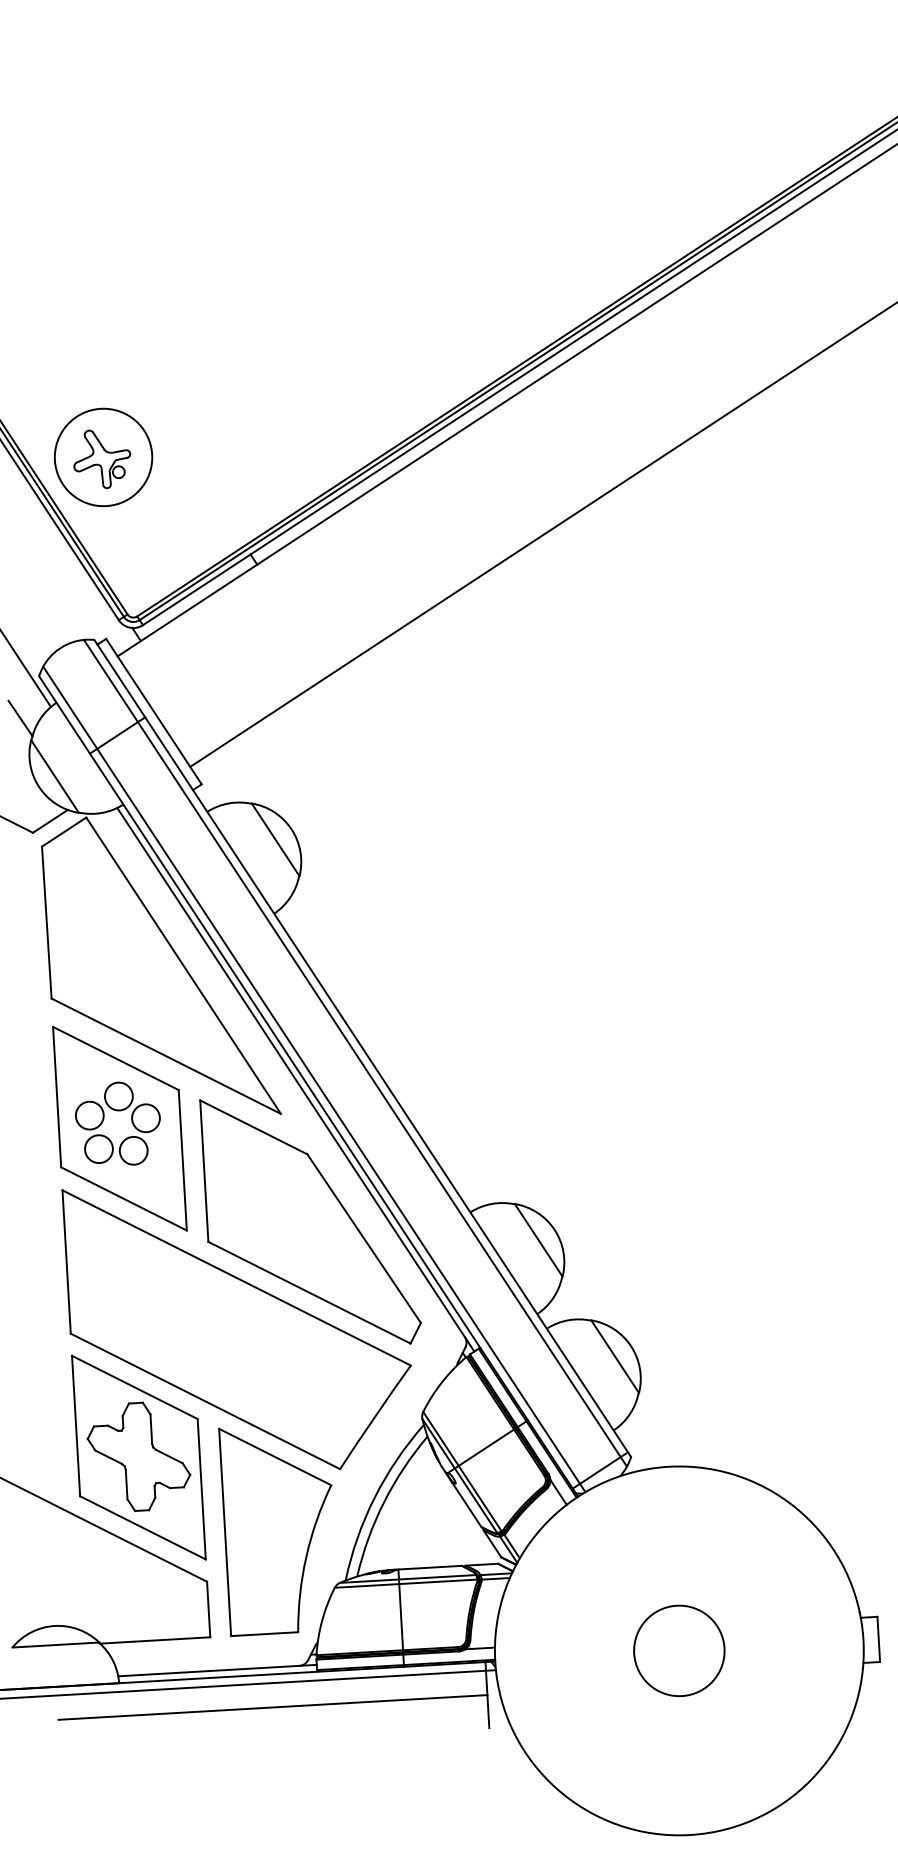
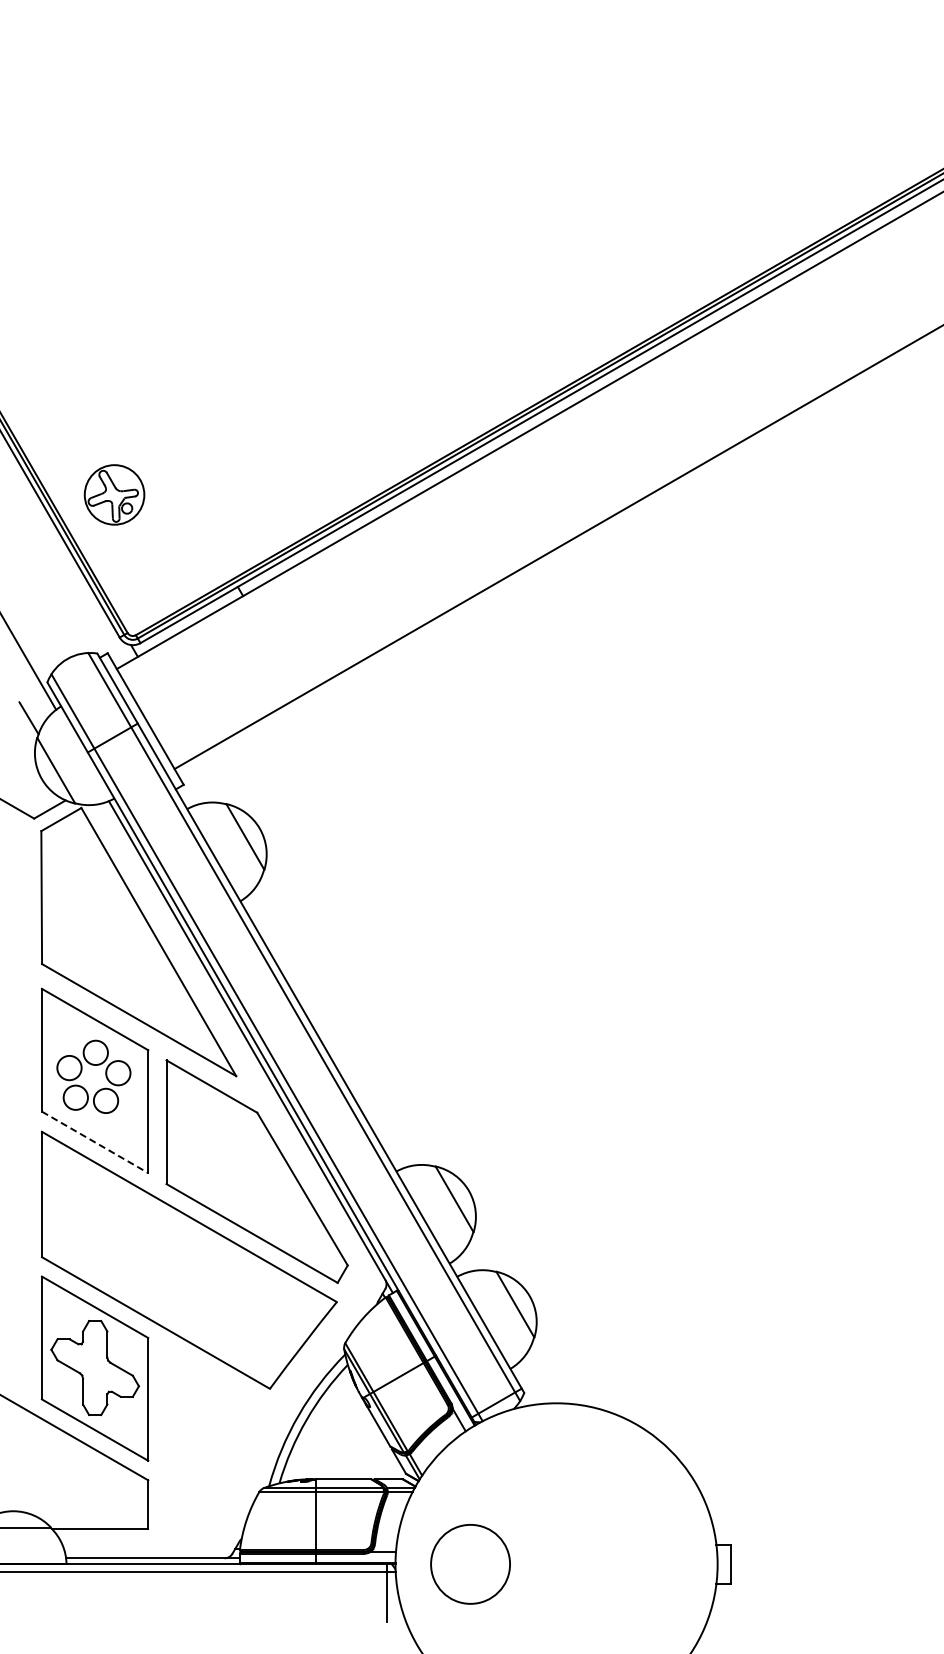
circle: (103, 456) -> (114, 494), size x0.7
line: (124, 1199) -> (95, 1142), solid -> dashed
part: (278, 1528) -> (213, 1437), removed
circle: (679, 1651) -> (470, 1564), moved
line: (273, 1707) -> (199, 1593), removed

